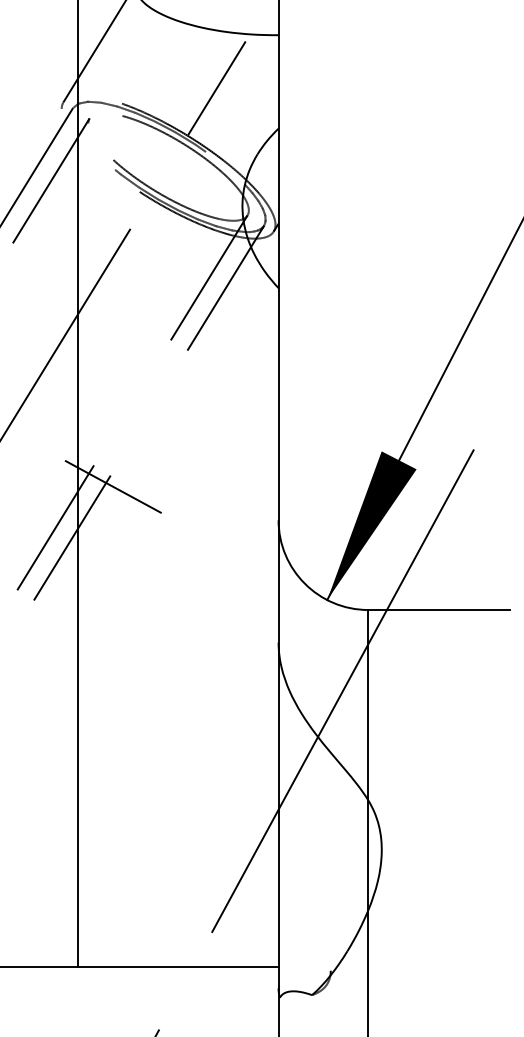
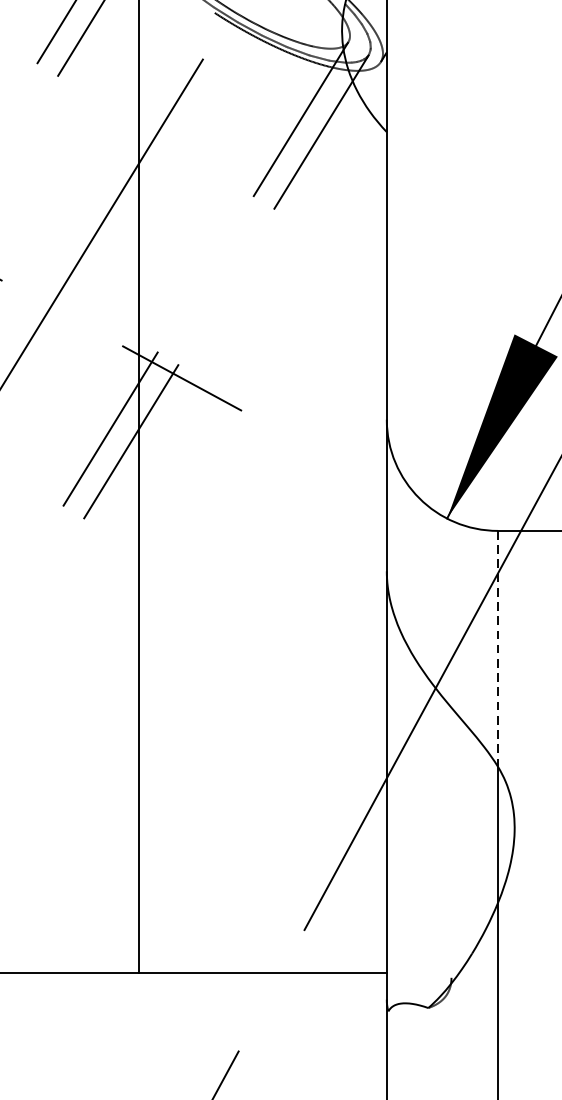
line: (368, 705) -> (498, 649), solid -> dashed

